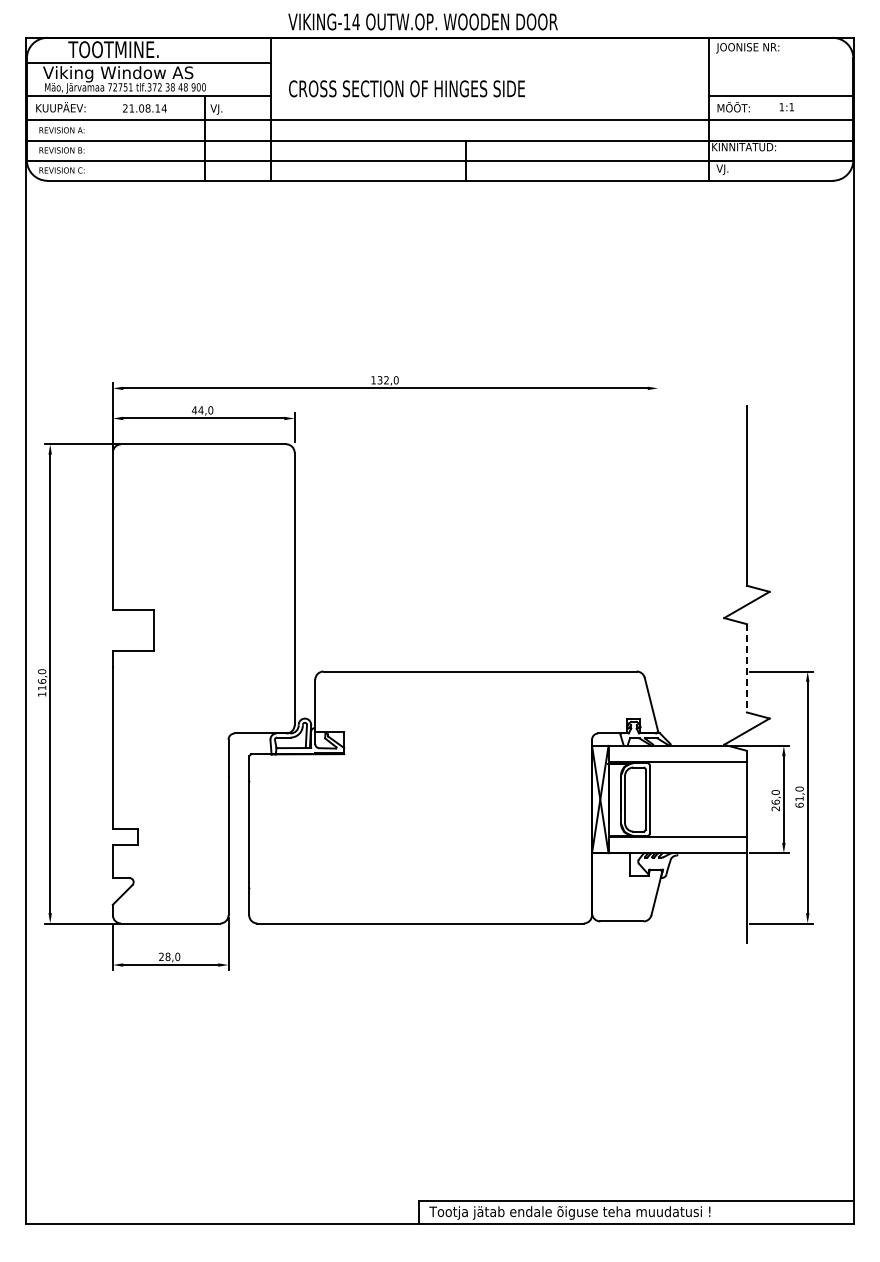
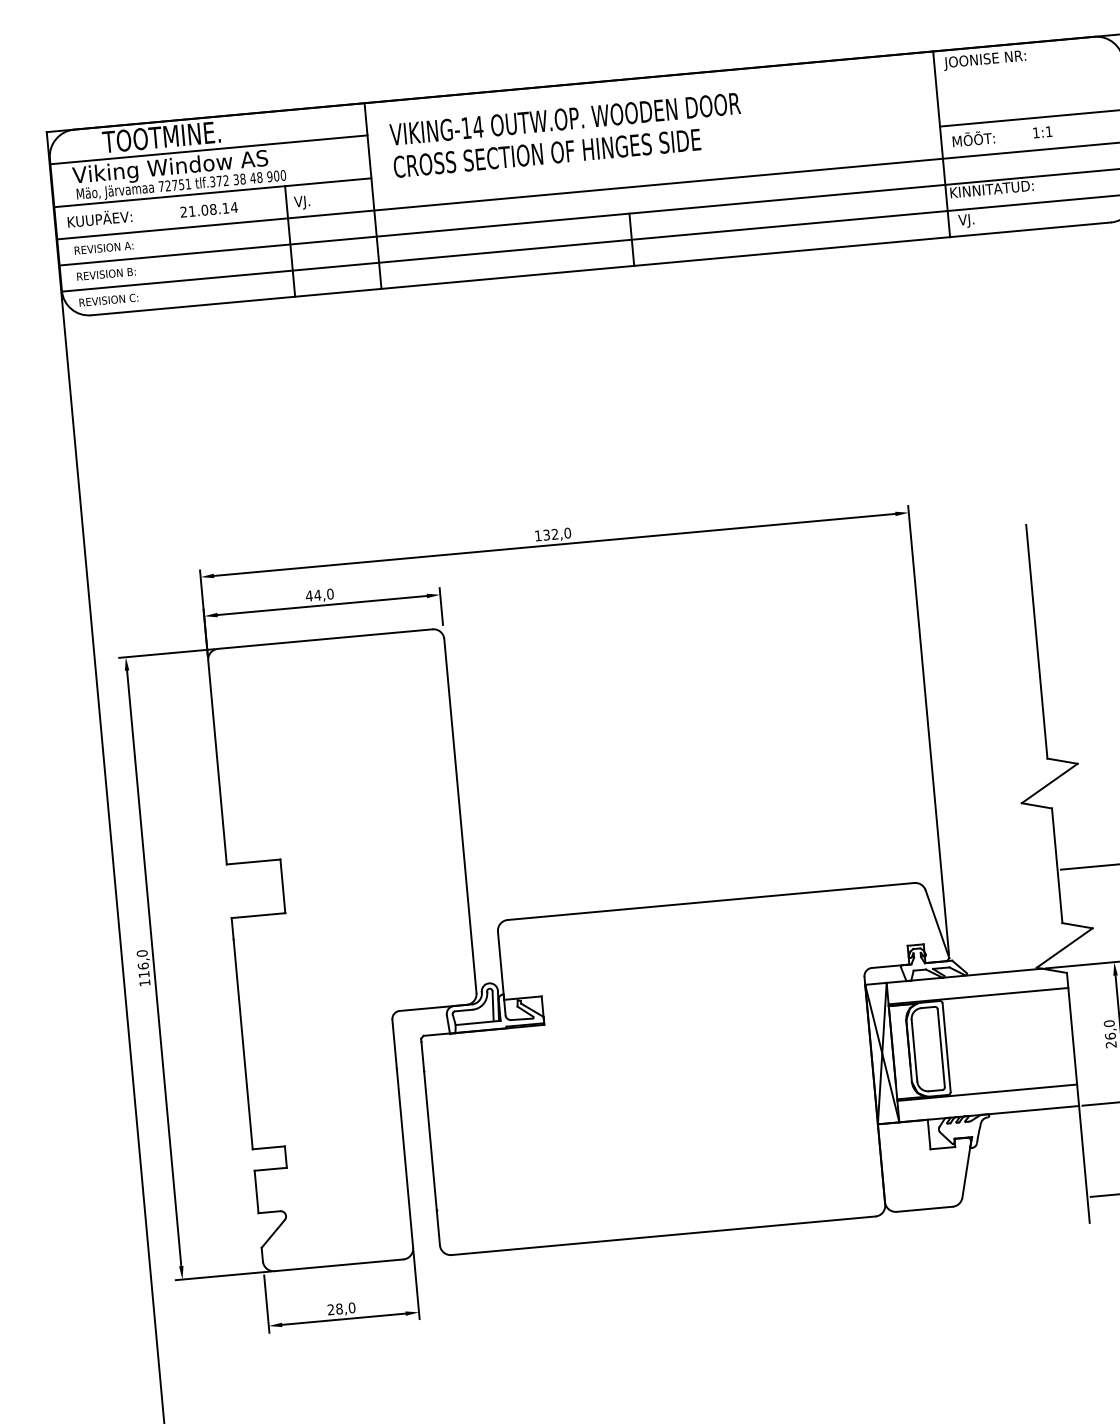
text: (422, 21) -> (564, 118), moved
line: (658, 555) -> (929, 729), added
line: (746, 668) -> (1056, 866), dashed -> solid

